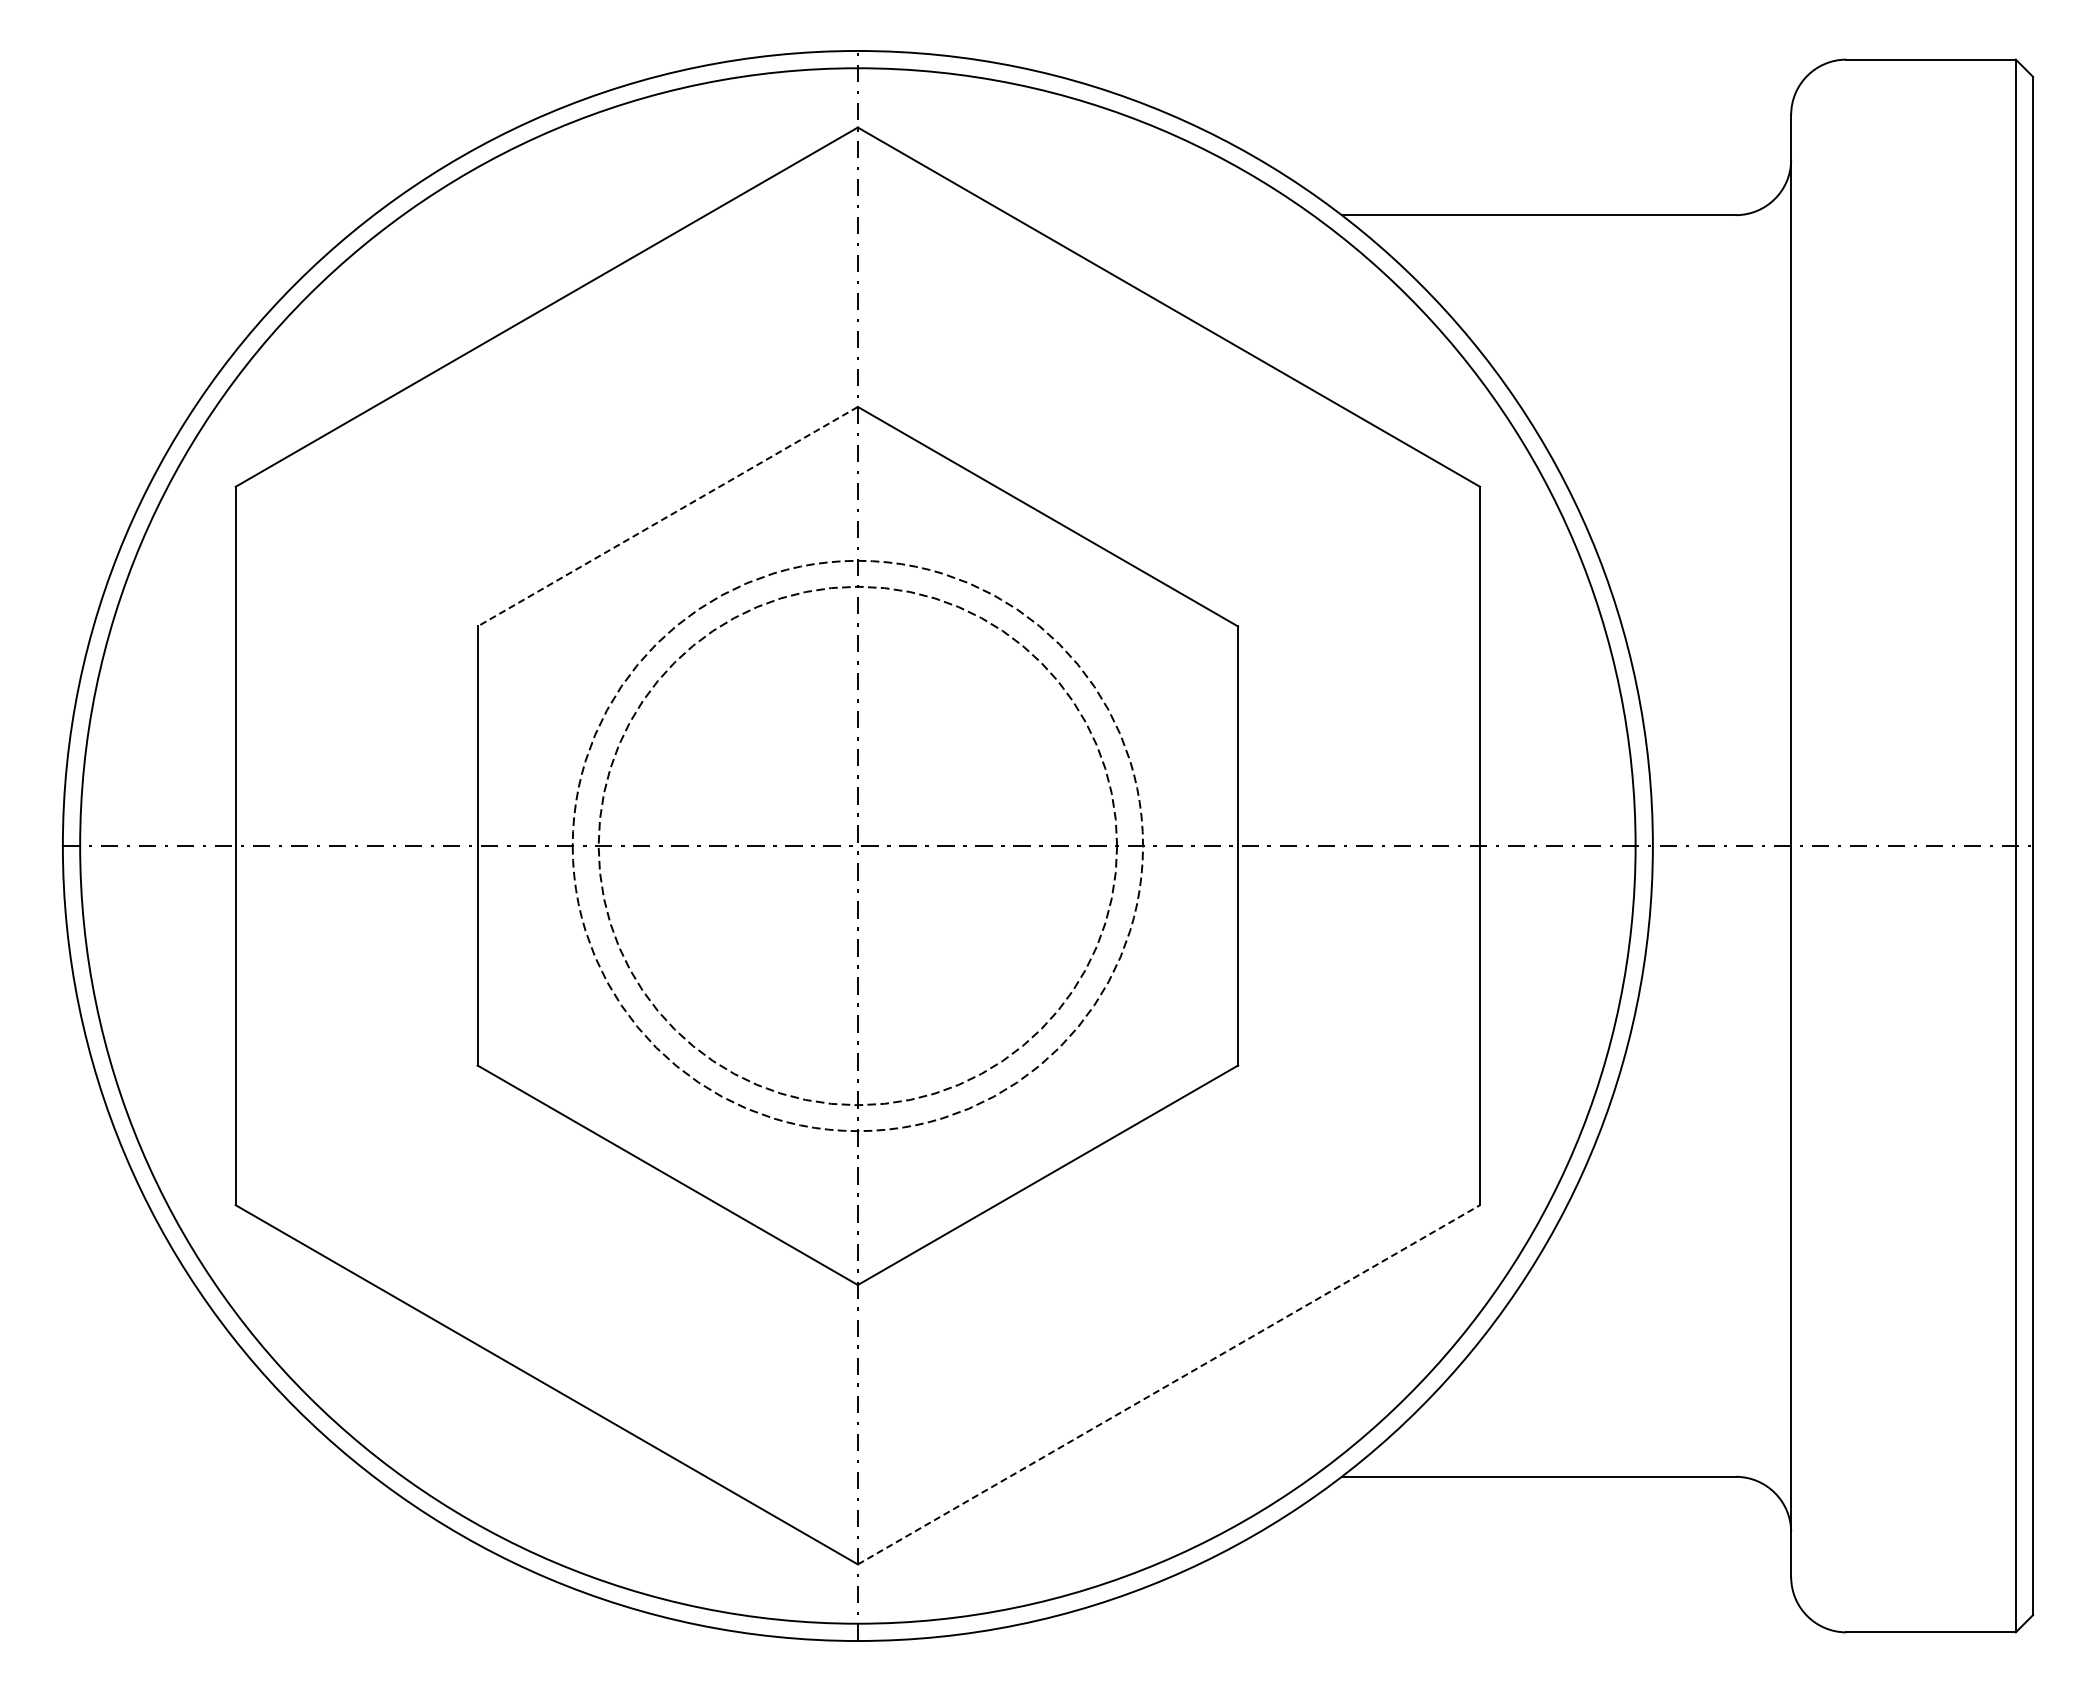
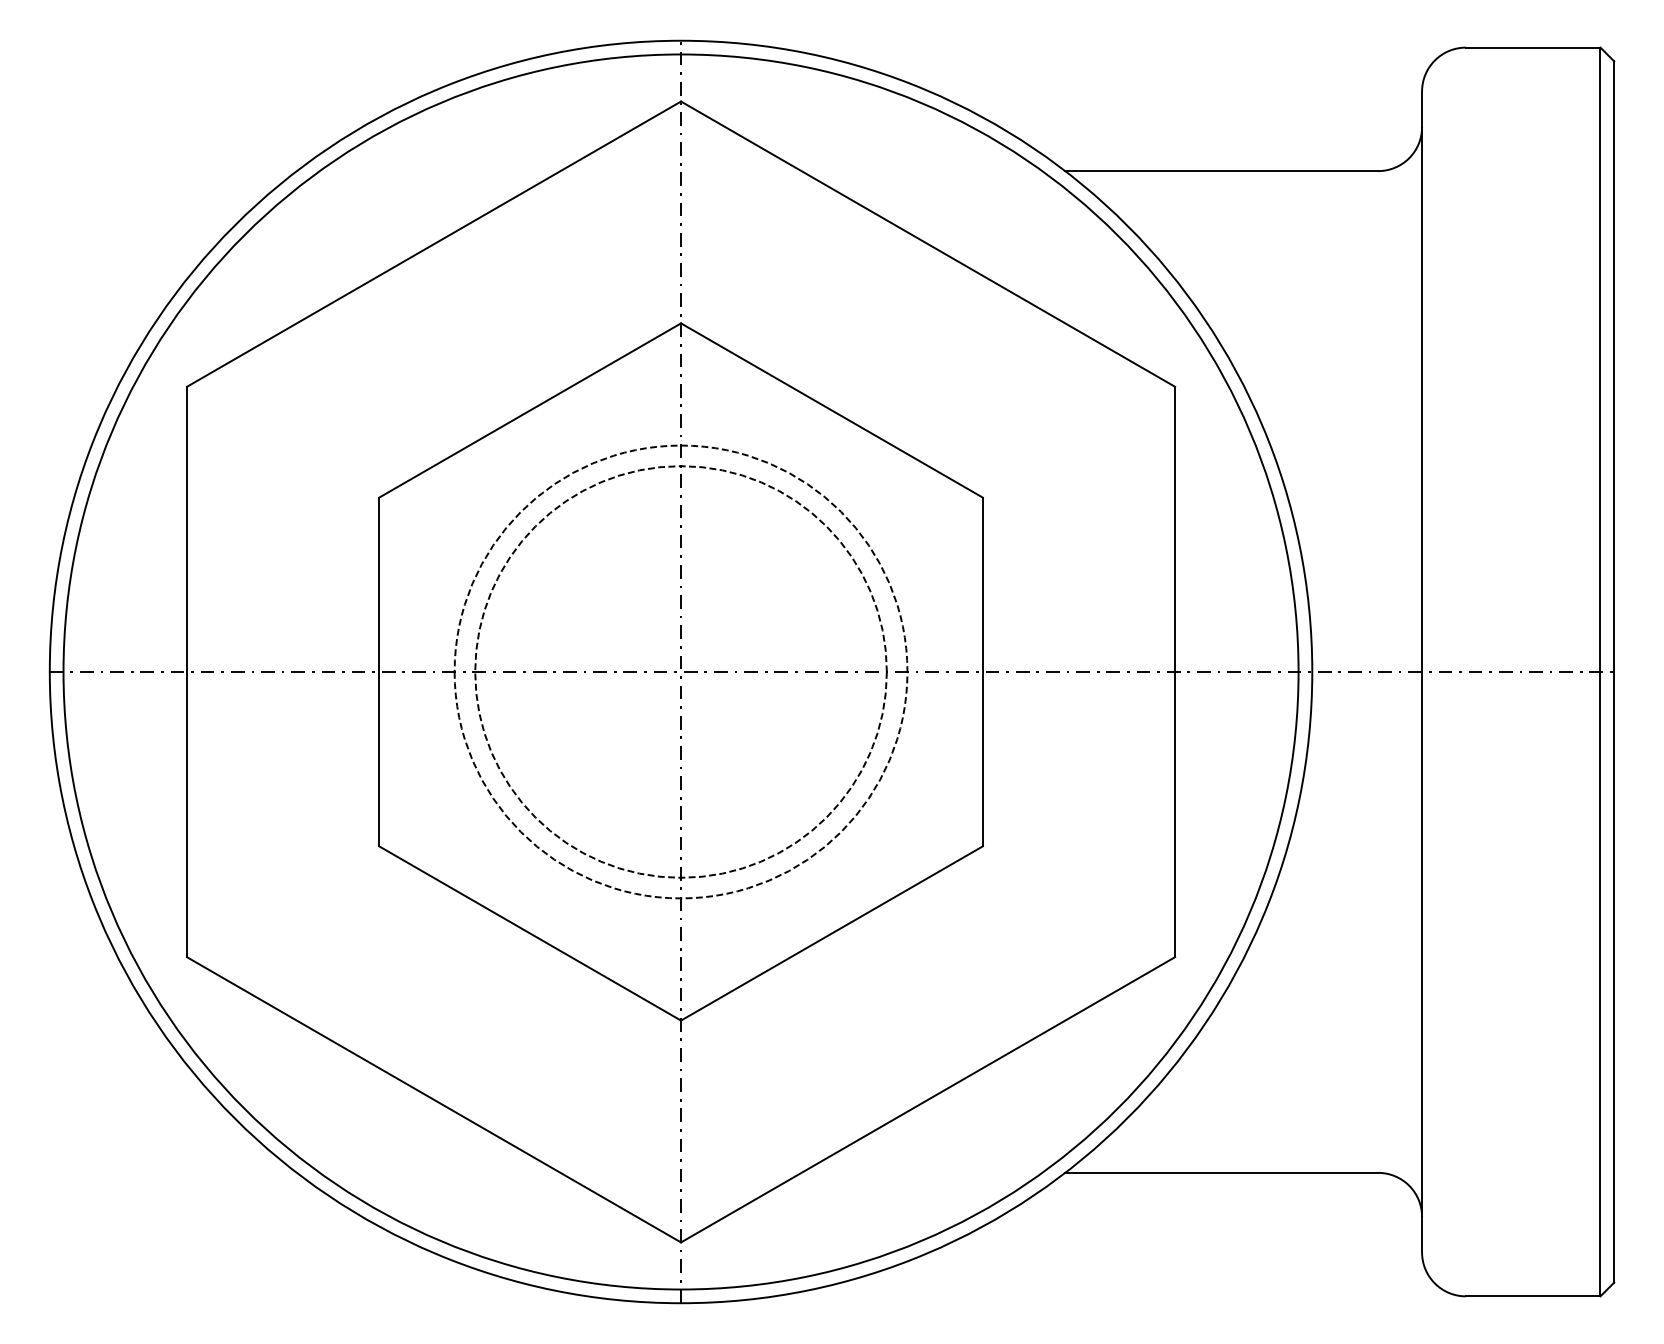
line: (667, 516) -> (529, 410), dashed -> solid
line: (1169, 1384) -> (928, 1099), dashed -> solid

